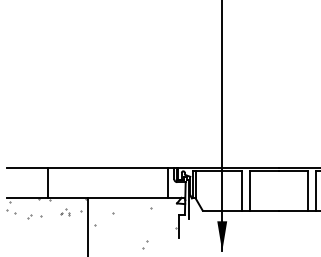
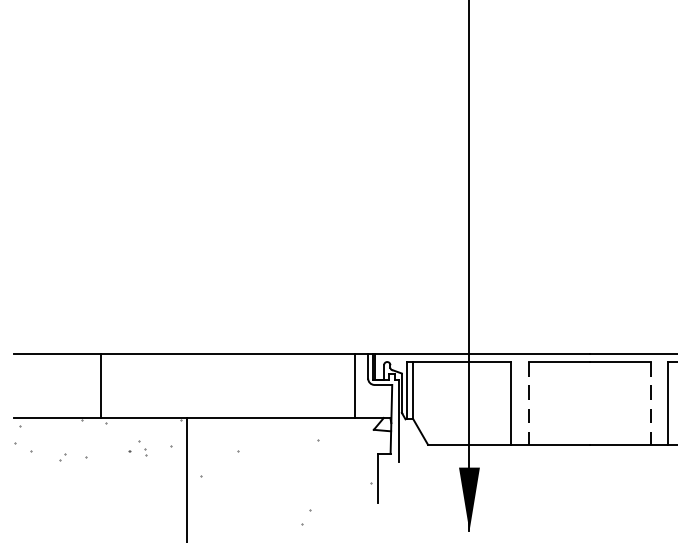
line: (250, 190) -> (529, 402), solid -> dashed
line: (308, 190) -> (651, 402), solid -> dashed

